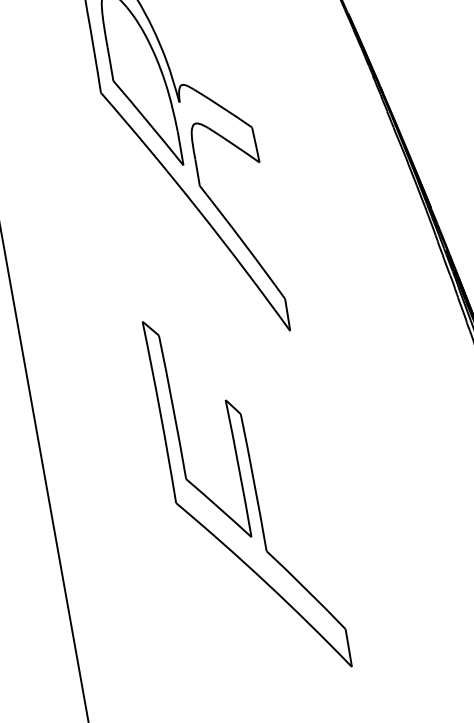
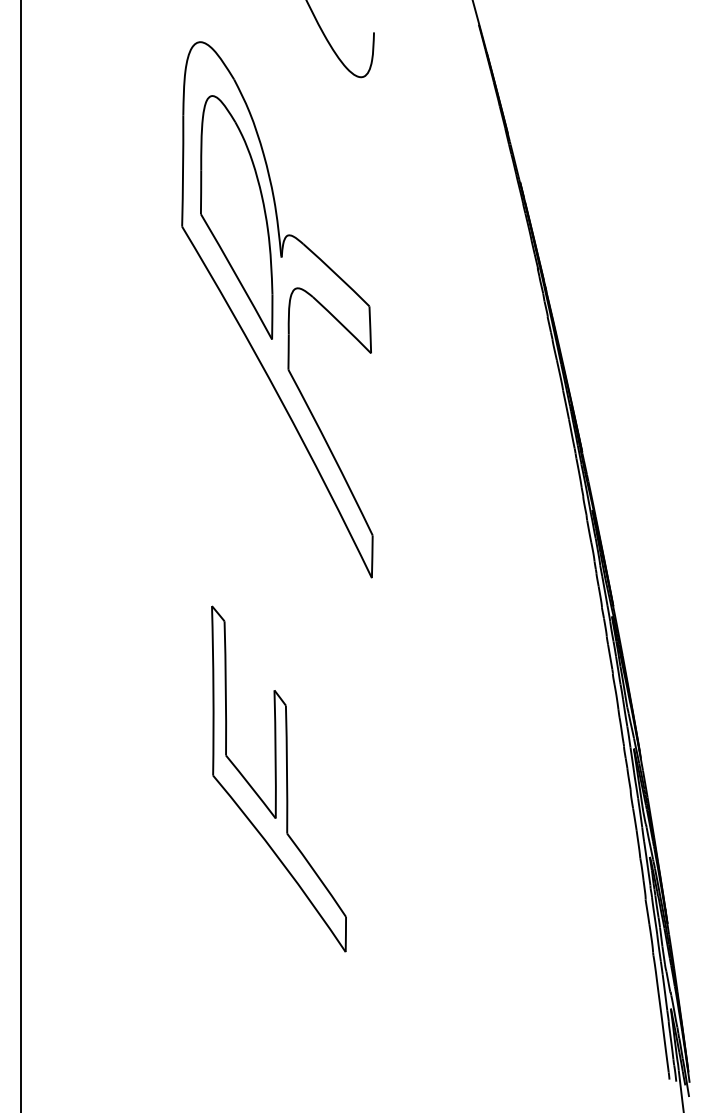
part: (246, 493) -> (278, 778), size x0.7

